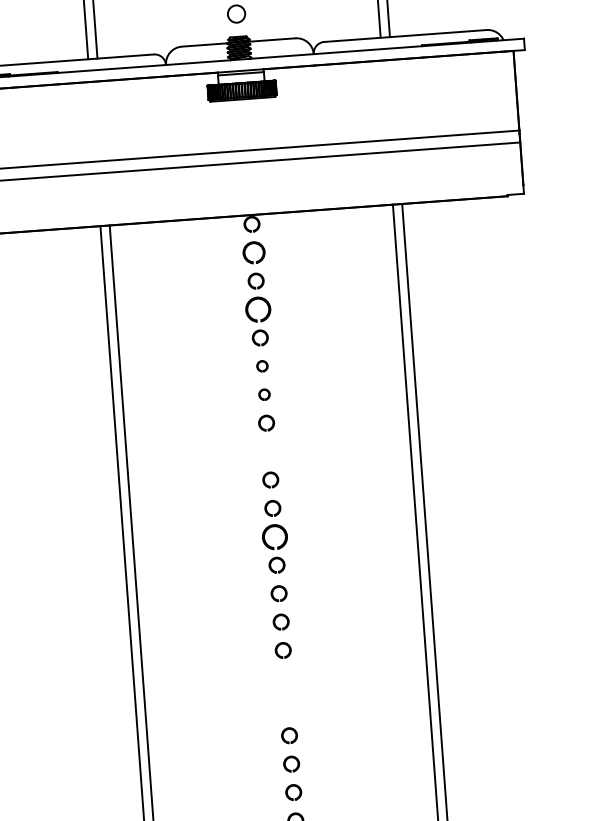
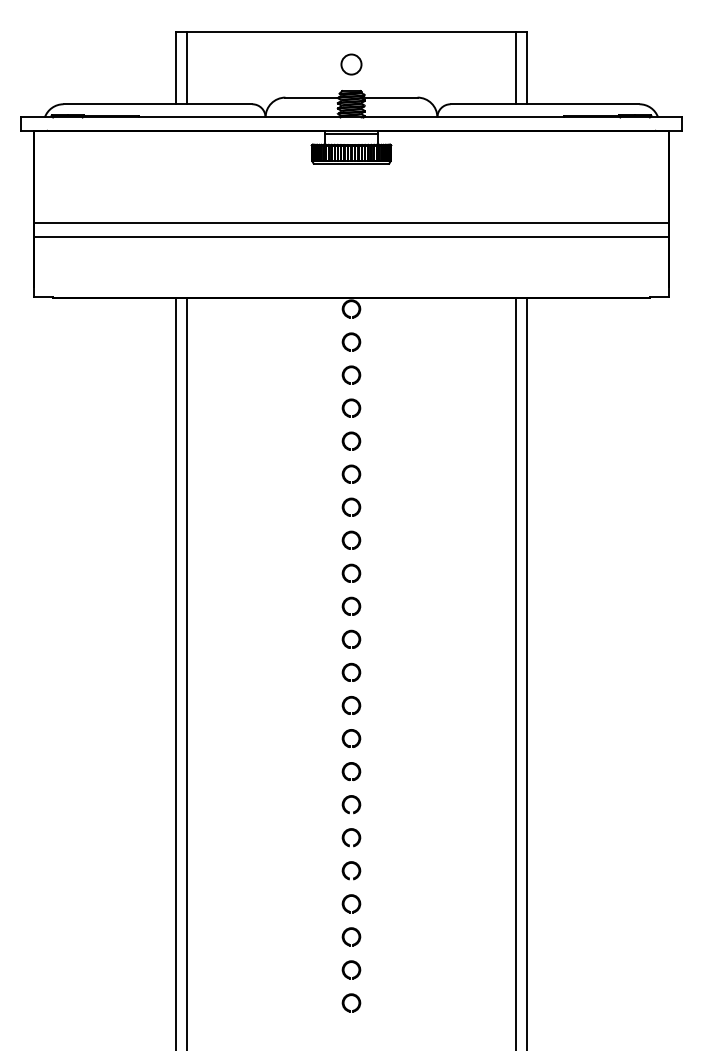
part: (254, 252) -> (351, 341), size x0.71
part: (258, 308) -> (351, 407), size x0.62
part: (262, 365) -> (351, 473), size x1.43
part: (264, 394) -> (351, 506), size x1.43
part: (268, 450) -> (351, 572), added
part: (274, 535) -> (351, 671), size x0.62
part: (283, 673) -> (349, 831), added
part: (285, 701) -> (349, 864), added

